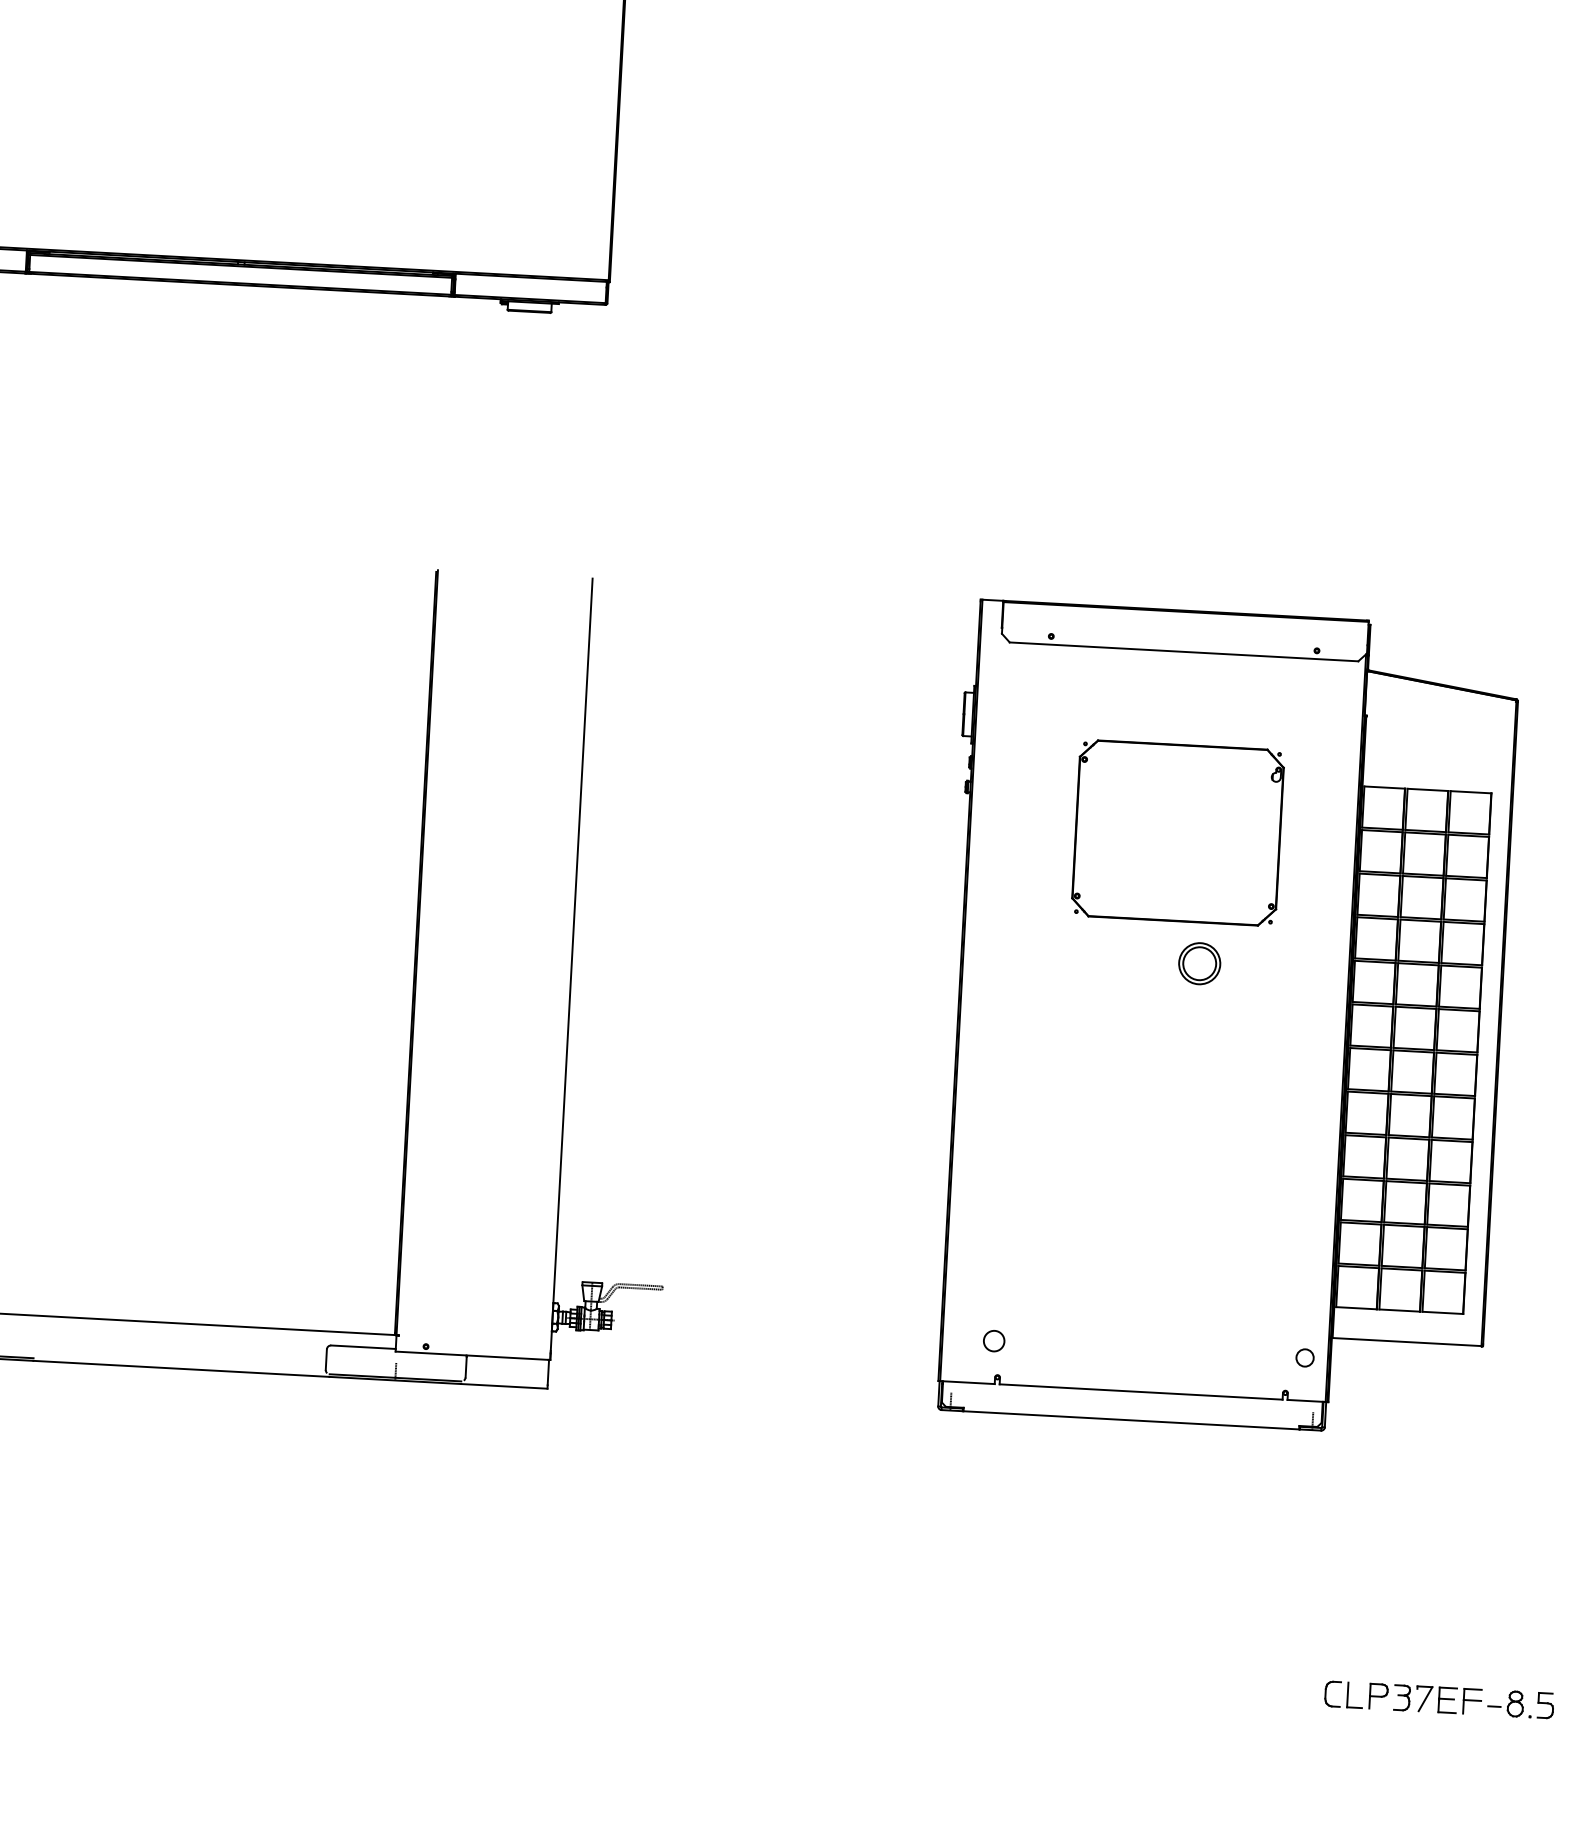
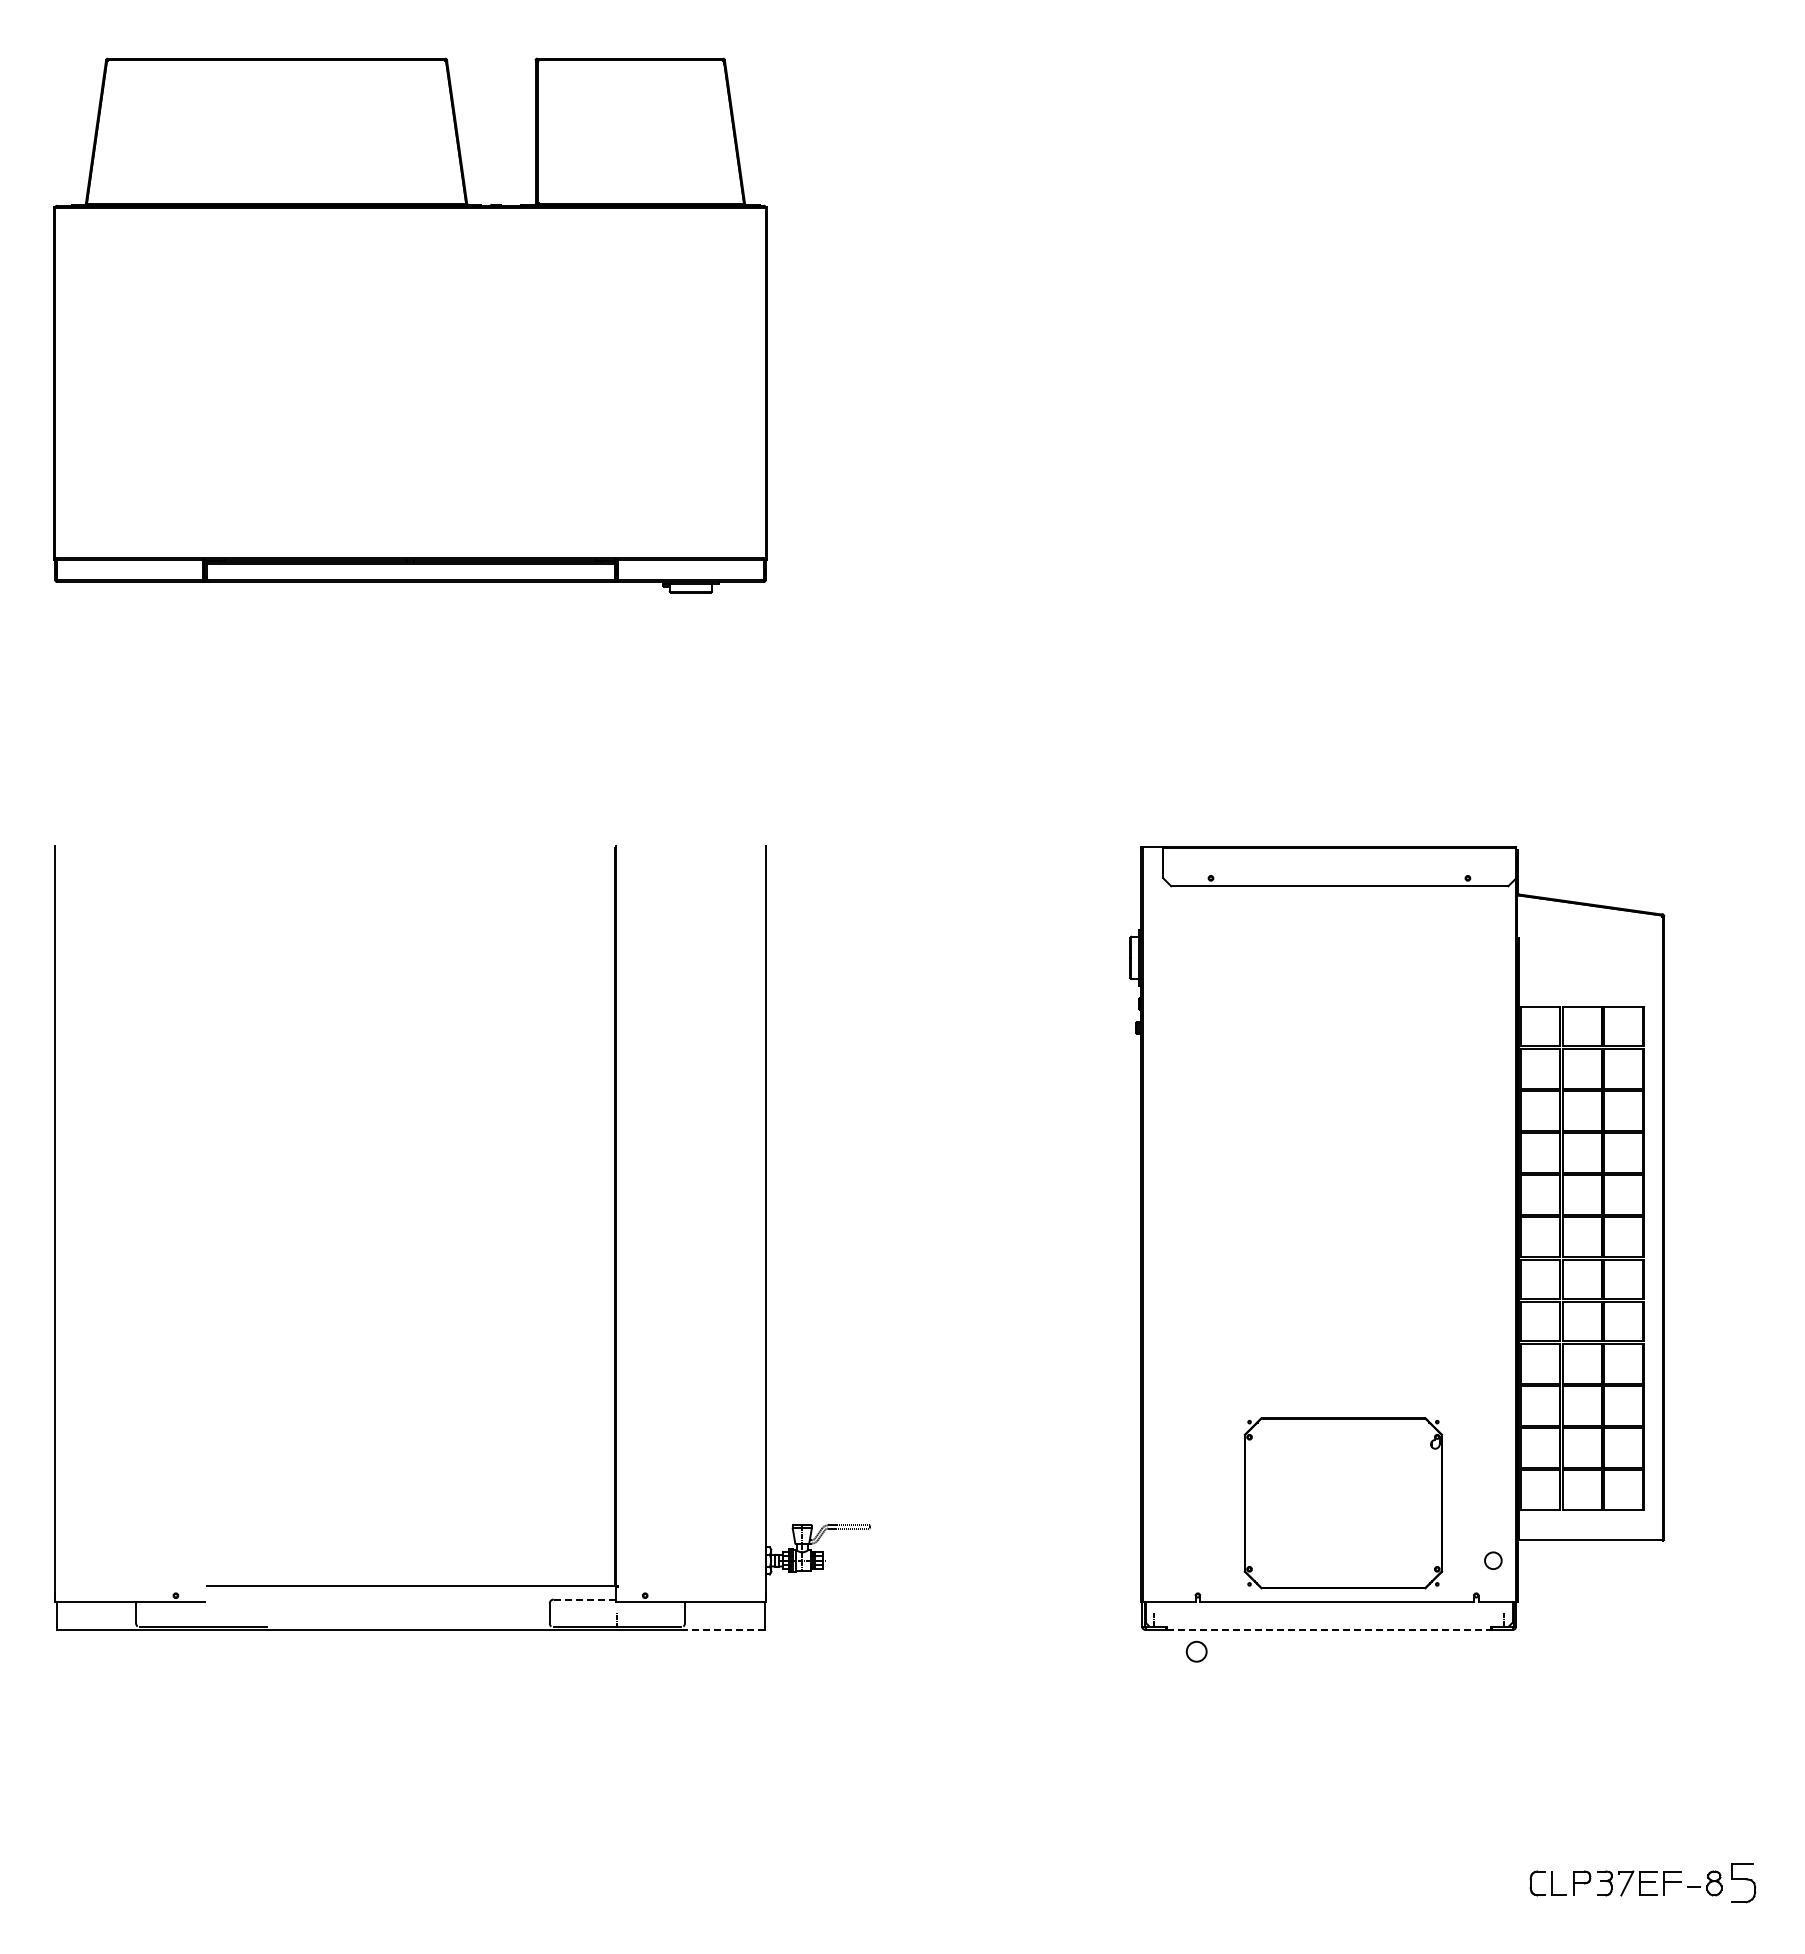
part: (1178, 833) -> (1343, 1503), moved
part: (1199, 963) -> (1370, 1185), removed
circle: (993, 1340) -> (1196, 1651), moved
line: (364, 1347) -> (585, 1599), solid -> dashed
line: (504, 1385) -> (722, 1629), solid -> dashed
line: (1131, 1419) -> (1329, 1629), solid -> dashed
part: (1545, 1705) -> (1743, 1883), size x1.6

